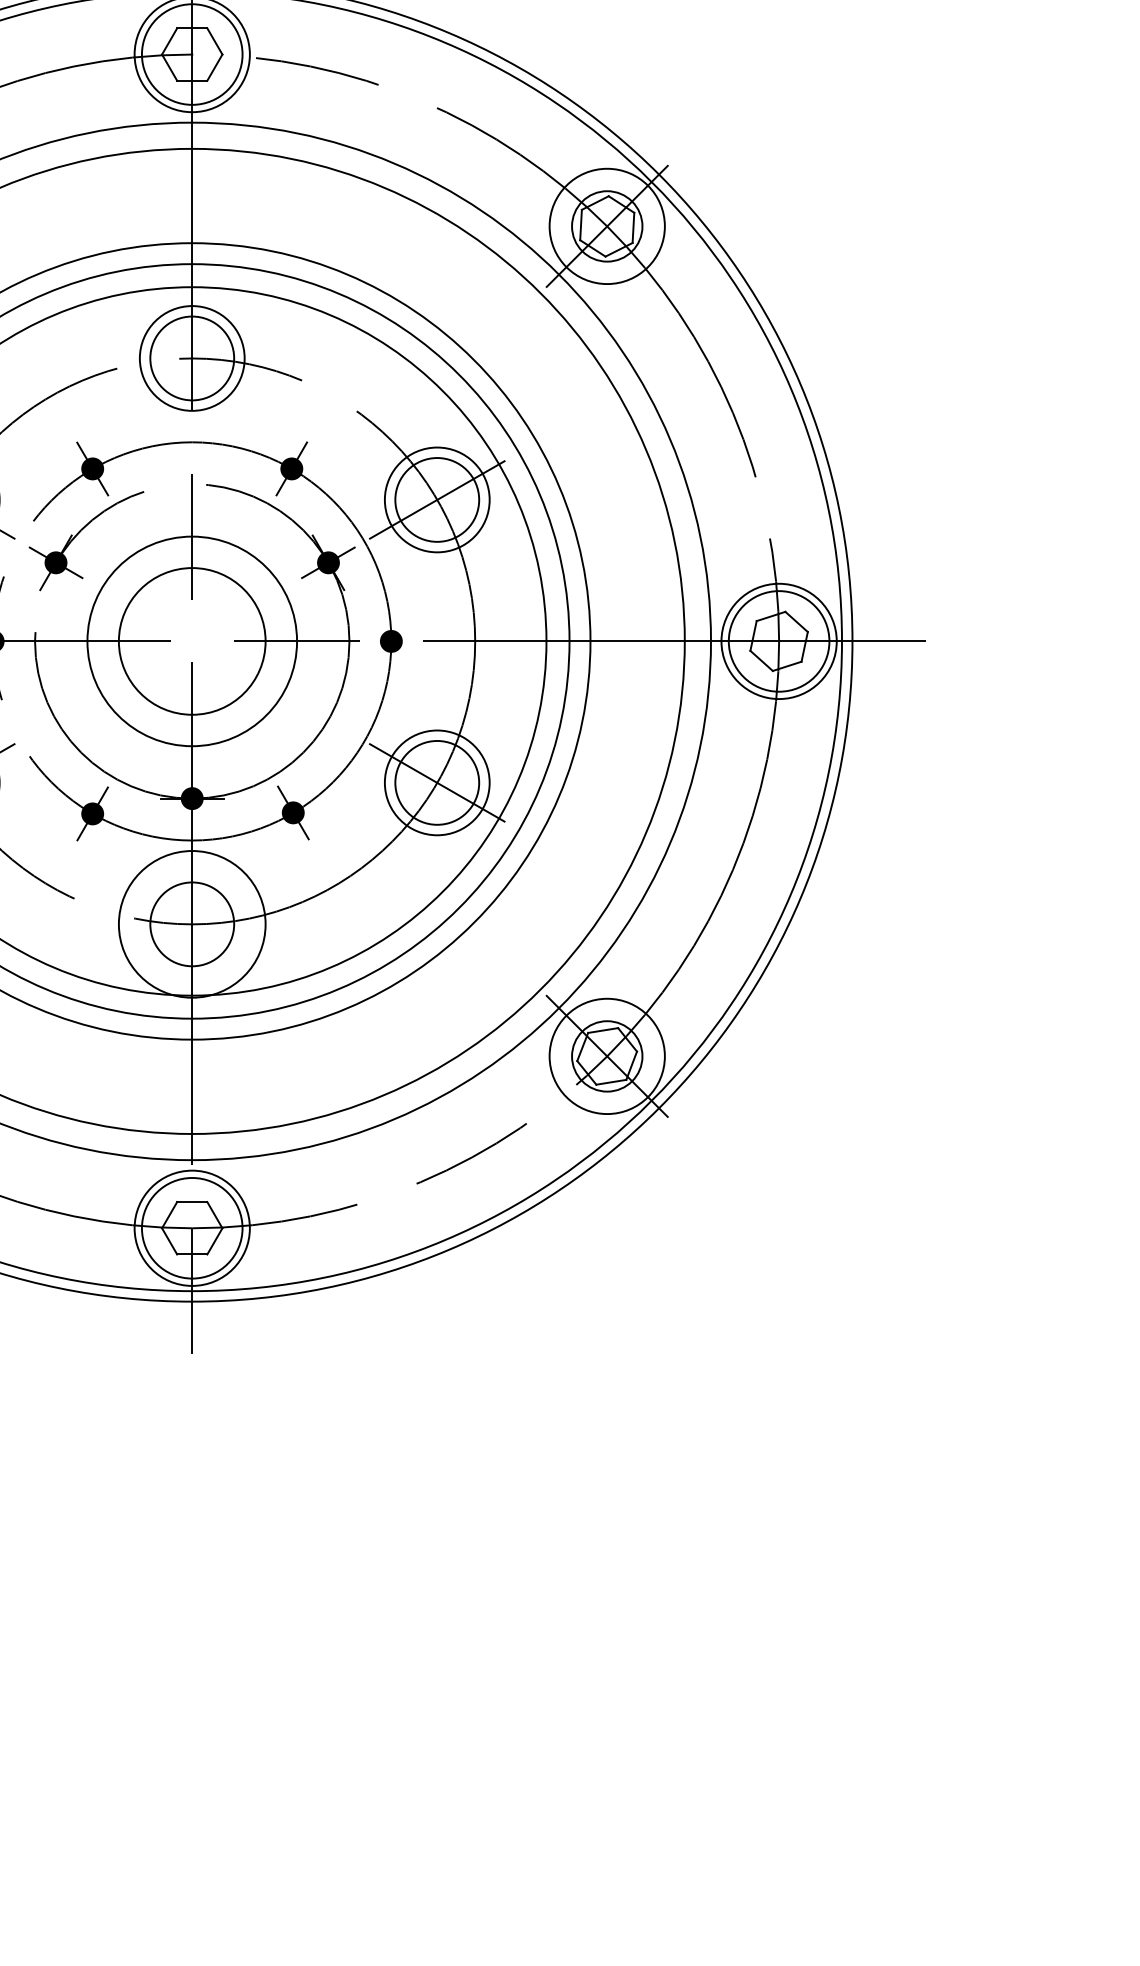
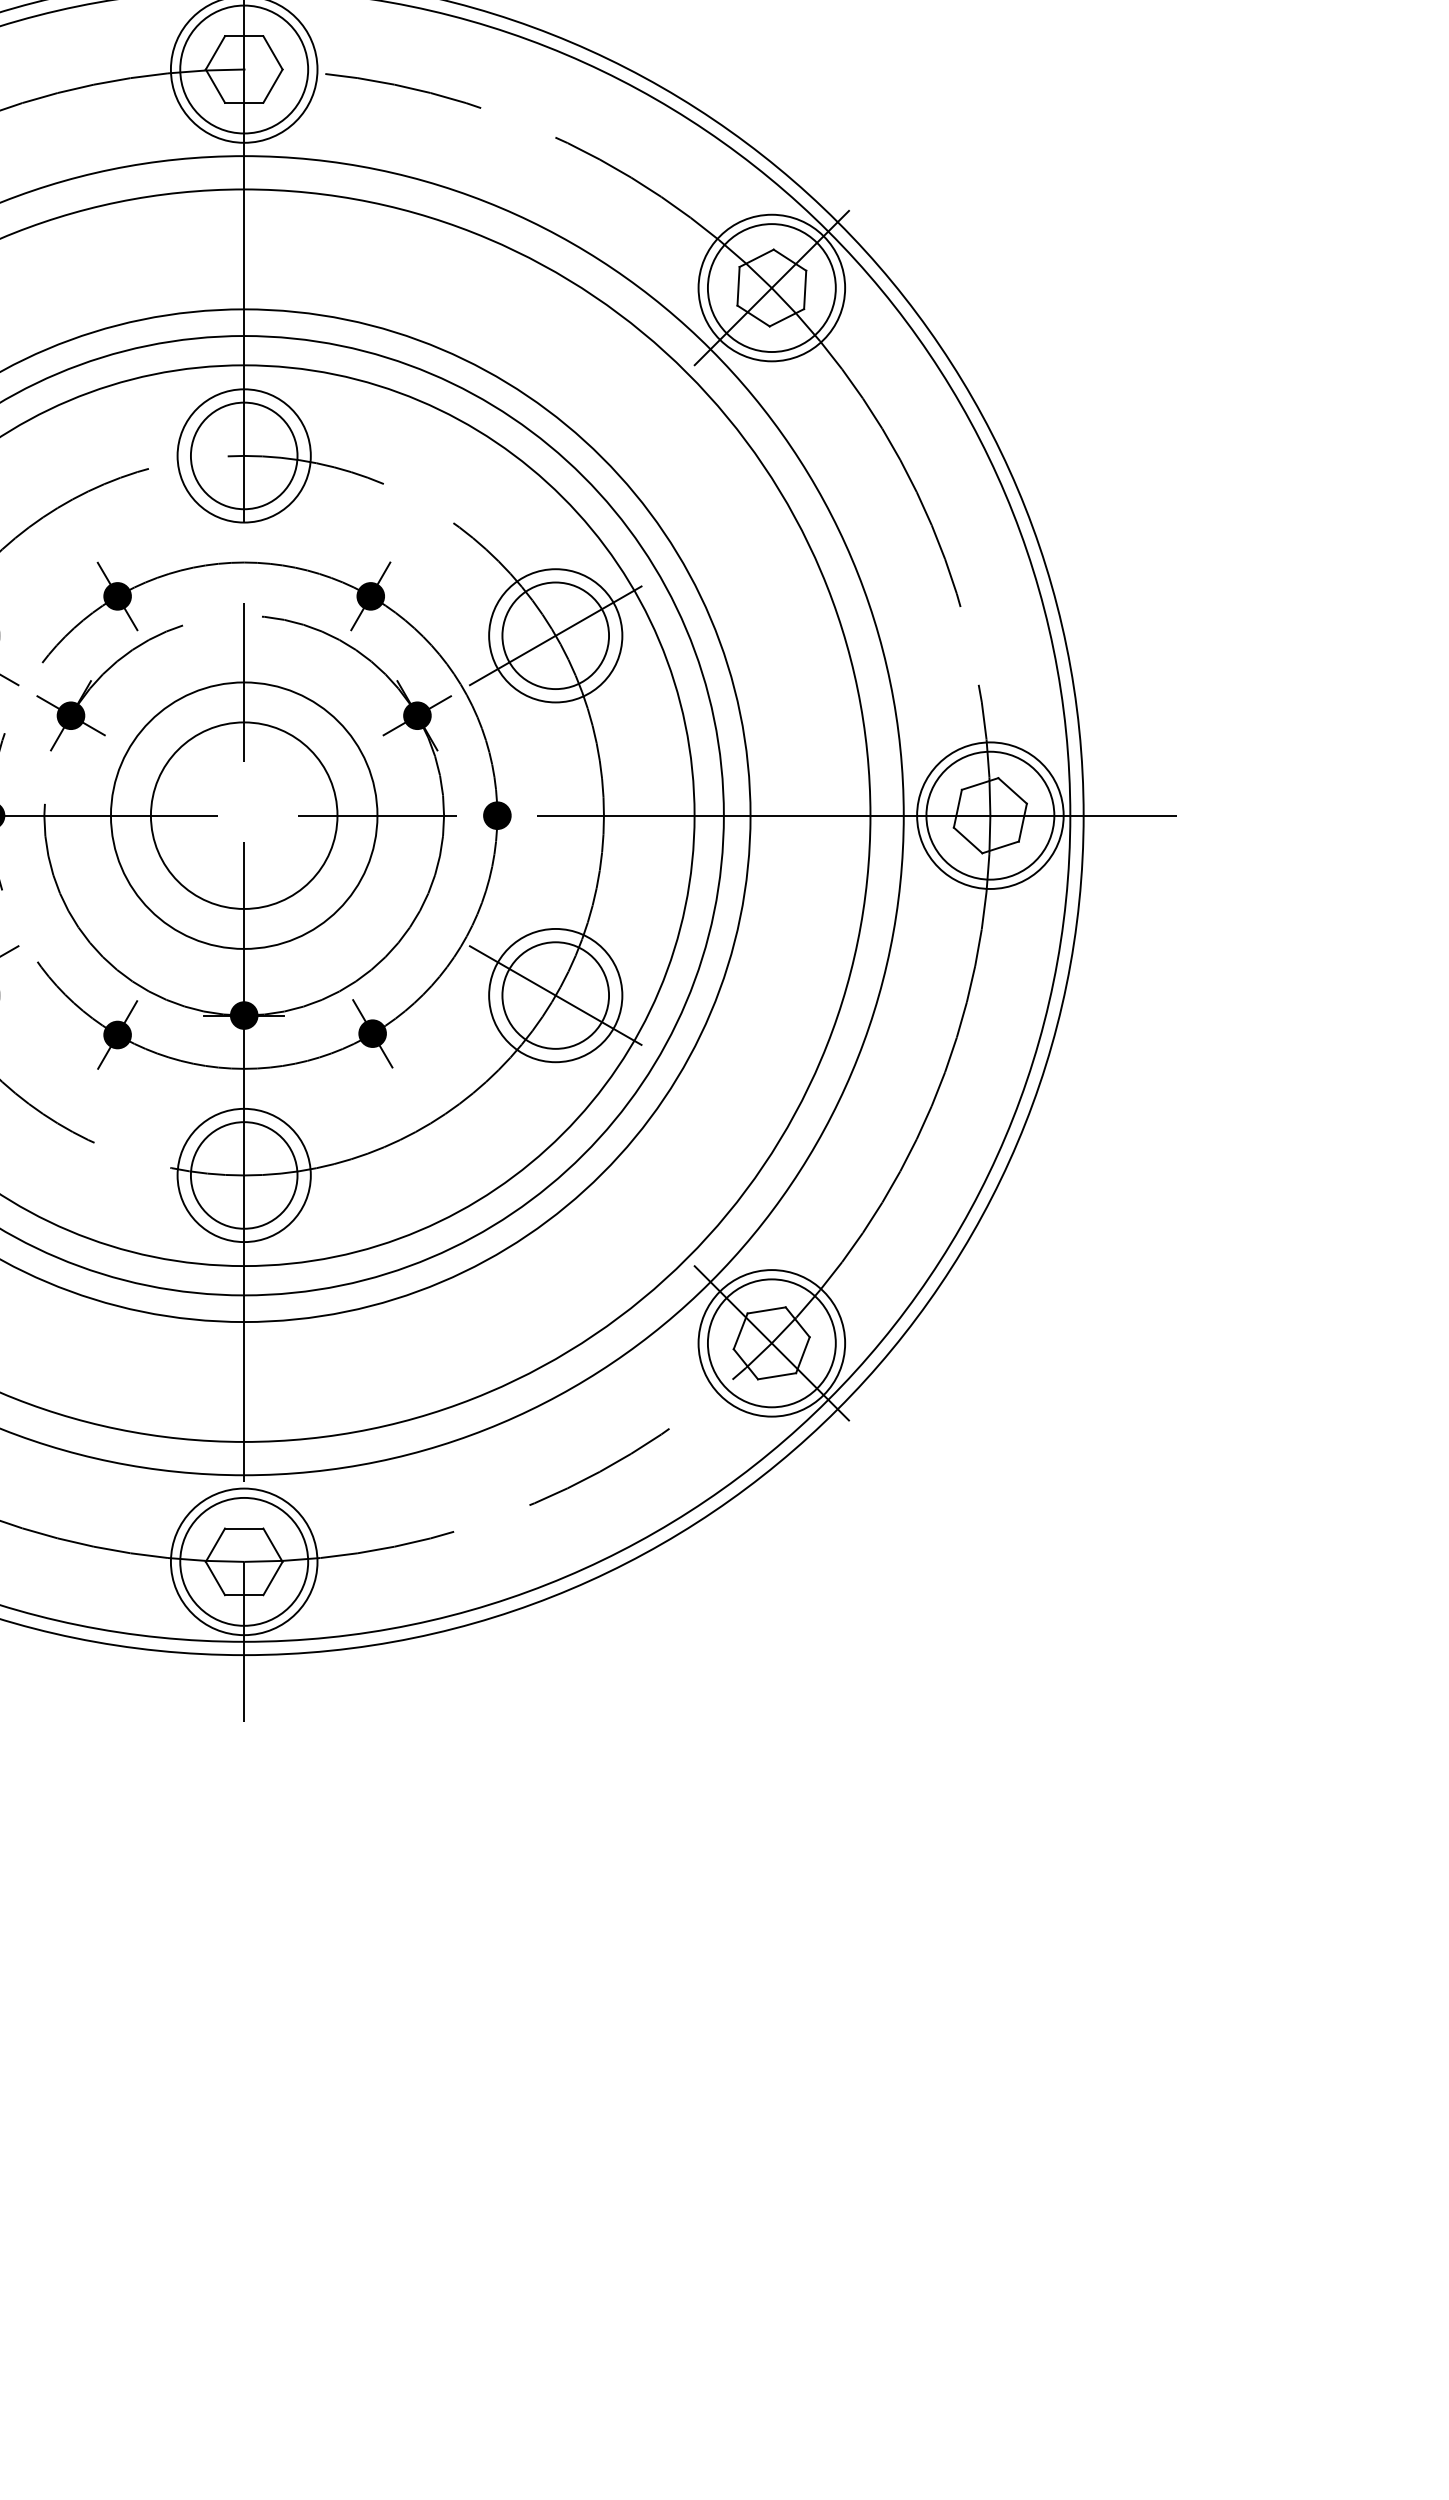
circle: (606, 226) -> (771, 288), size x1.43
circle: (191, 924) -> (243, 1175), size x0.71
circle: (606, 1056) -> (771, 1343), size x1.43

